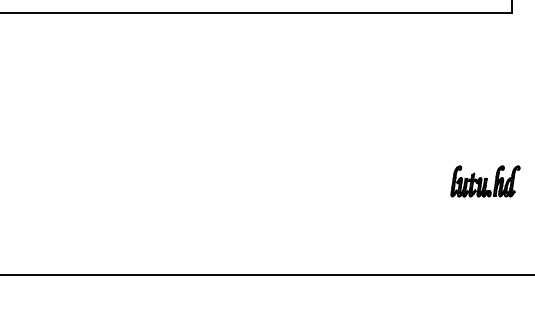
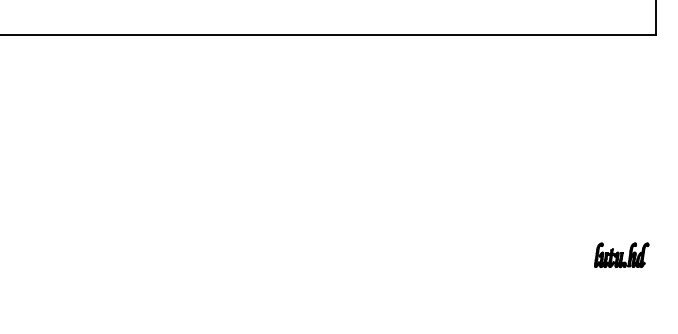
part: (485, 181) -> (621, 255), size x0.6

